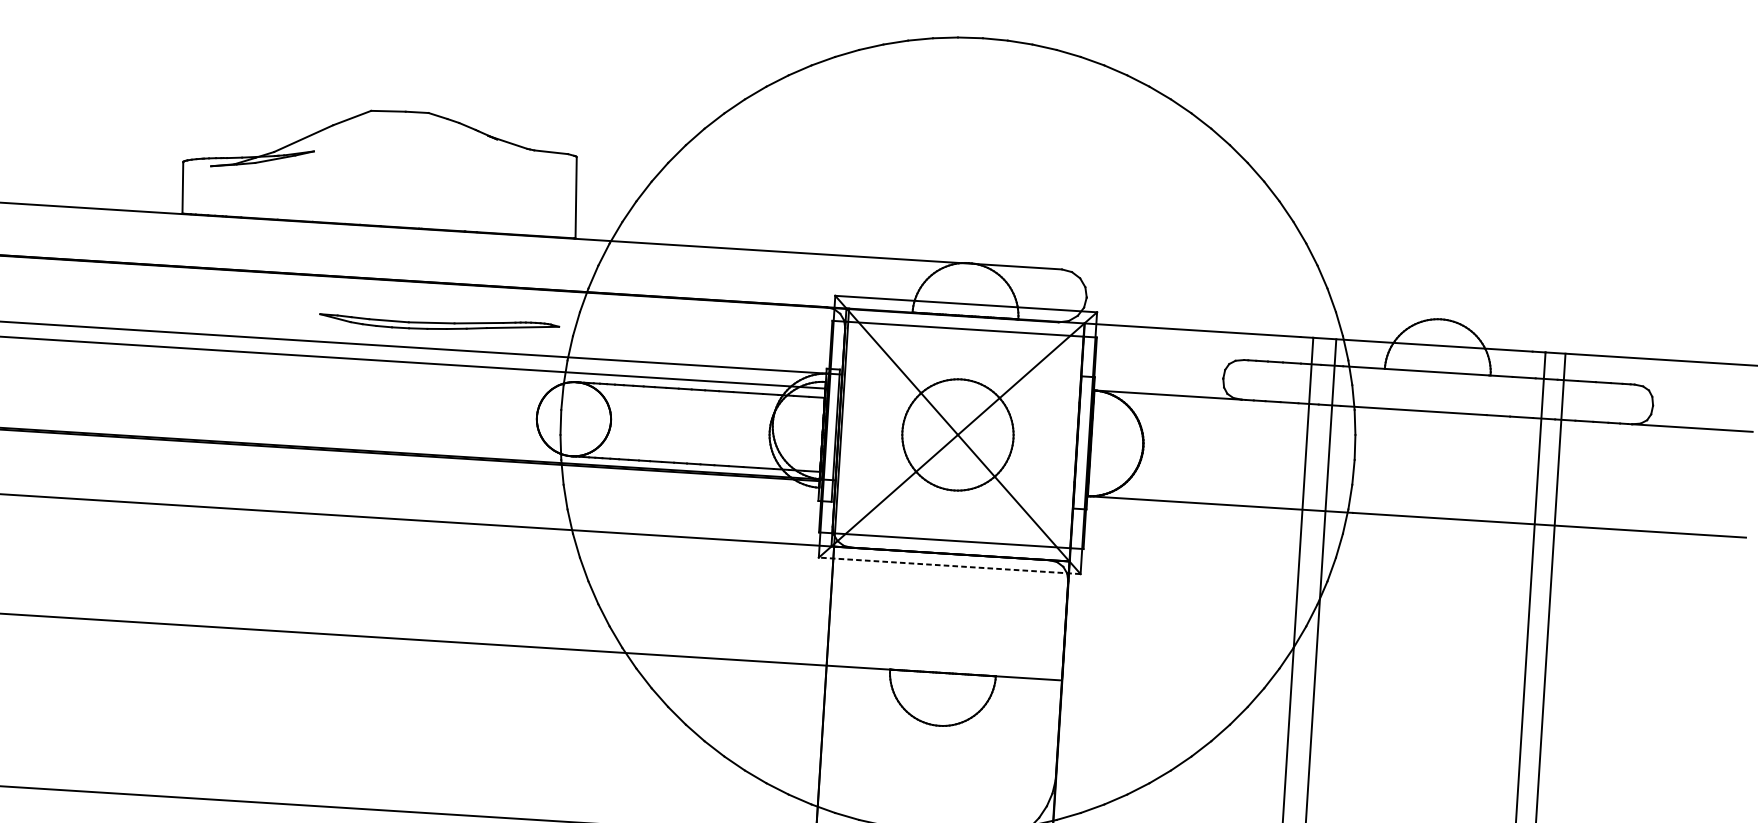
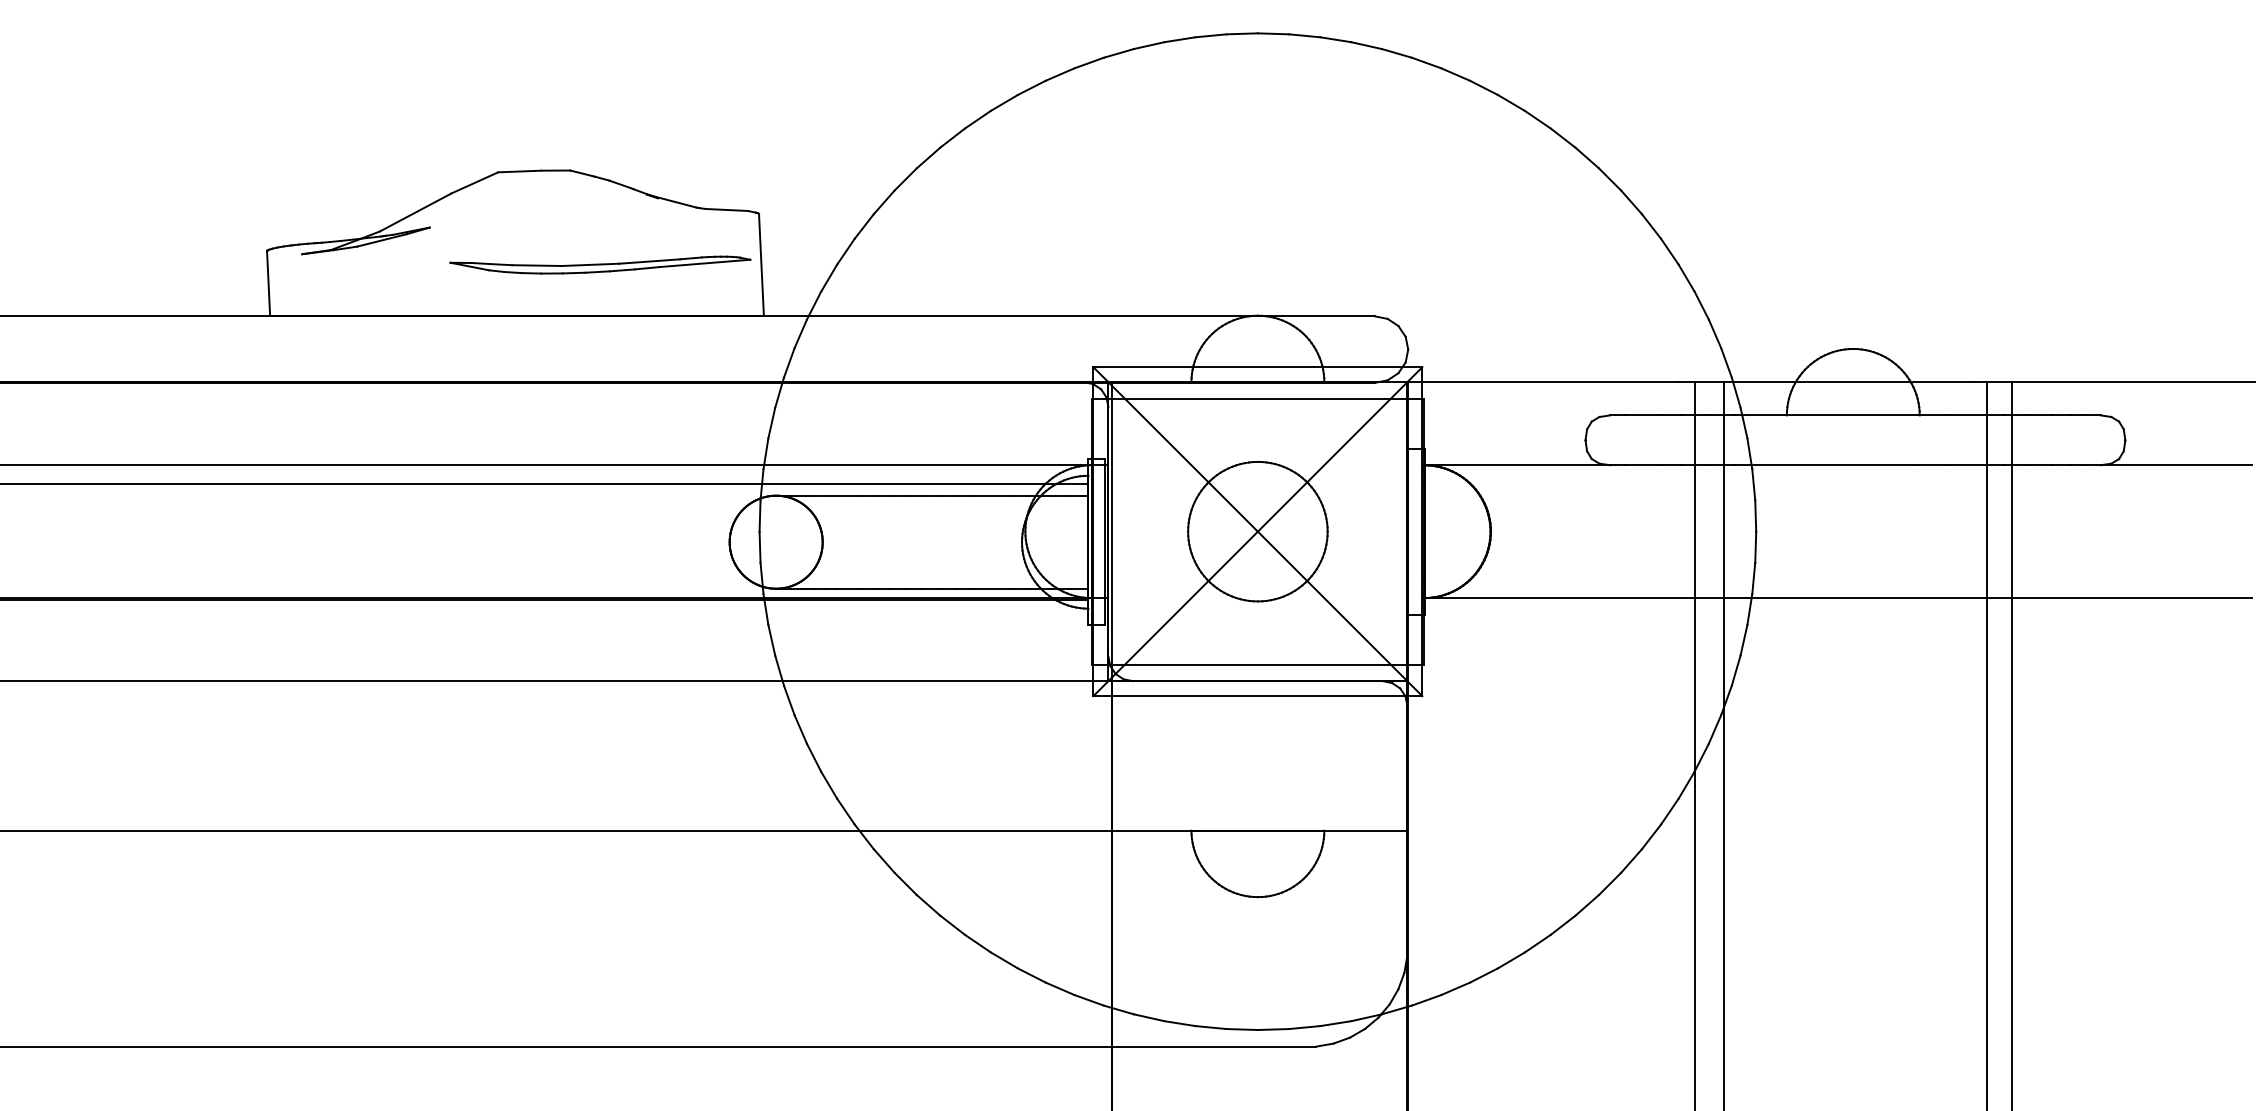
part: (439, 323) -> (600, 264), moved
line: (949, 566) -> (1257, 696), dashed -> solid

